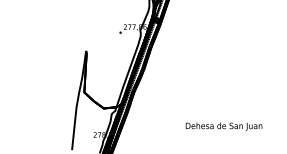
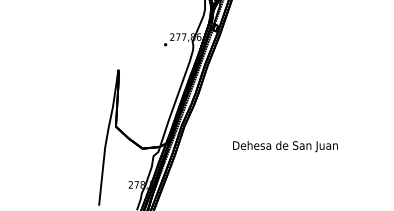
text: (224, 126) -> (285, 146), moved

